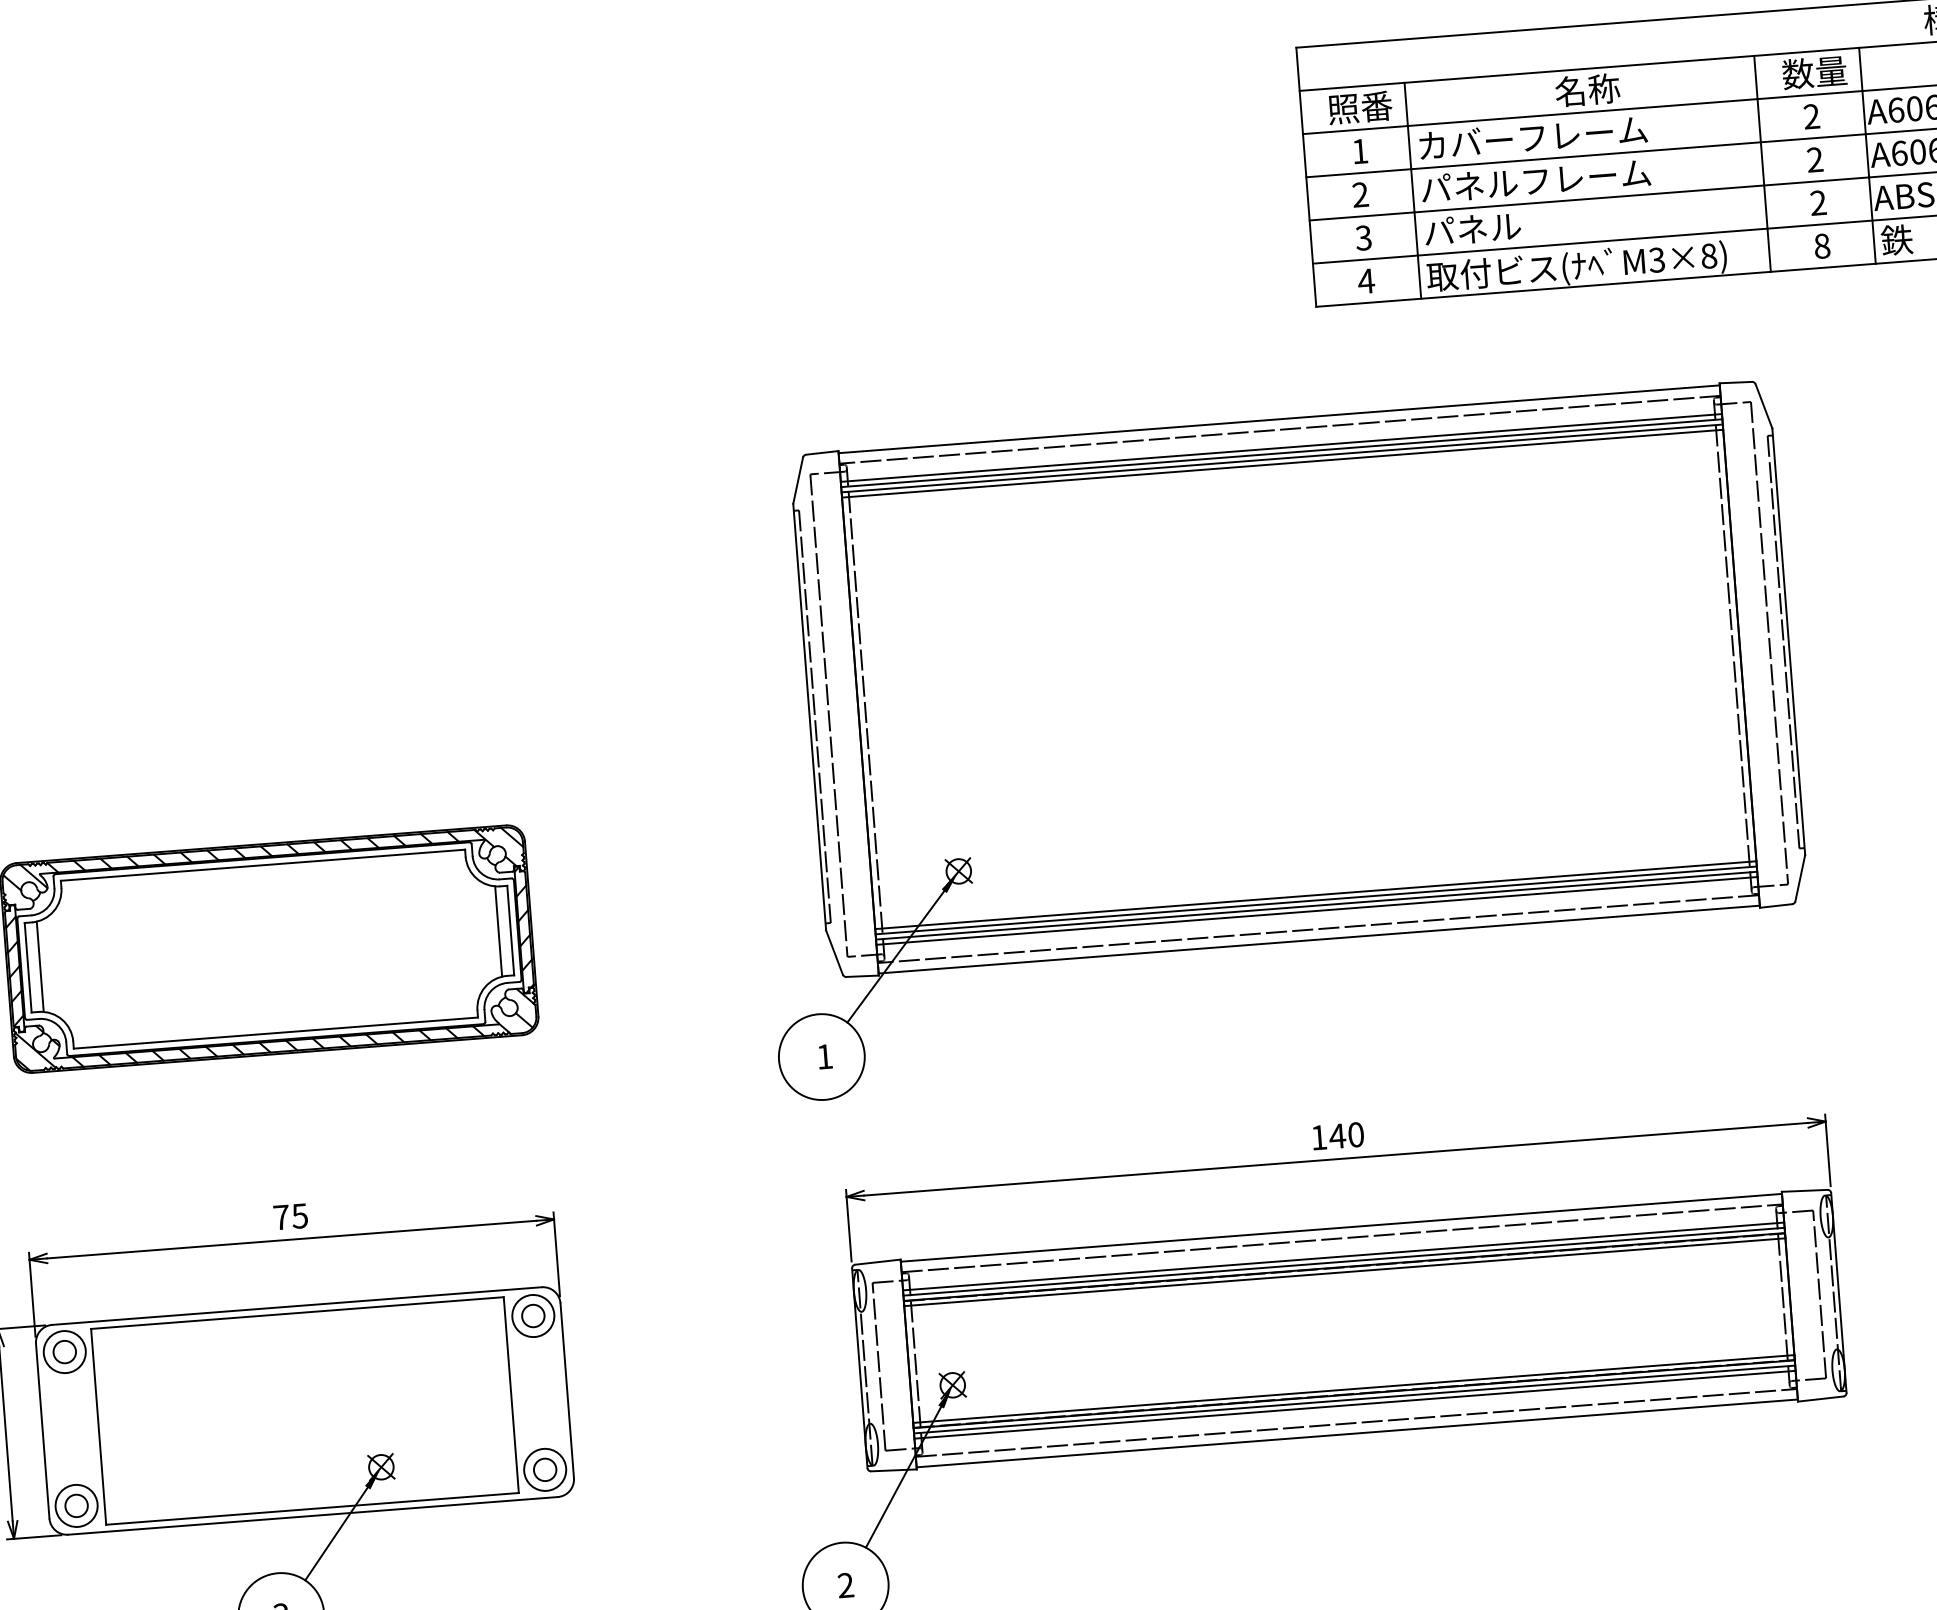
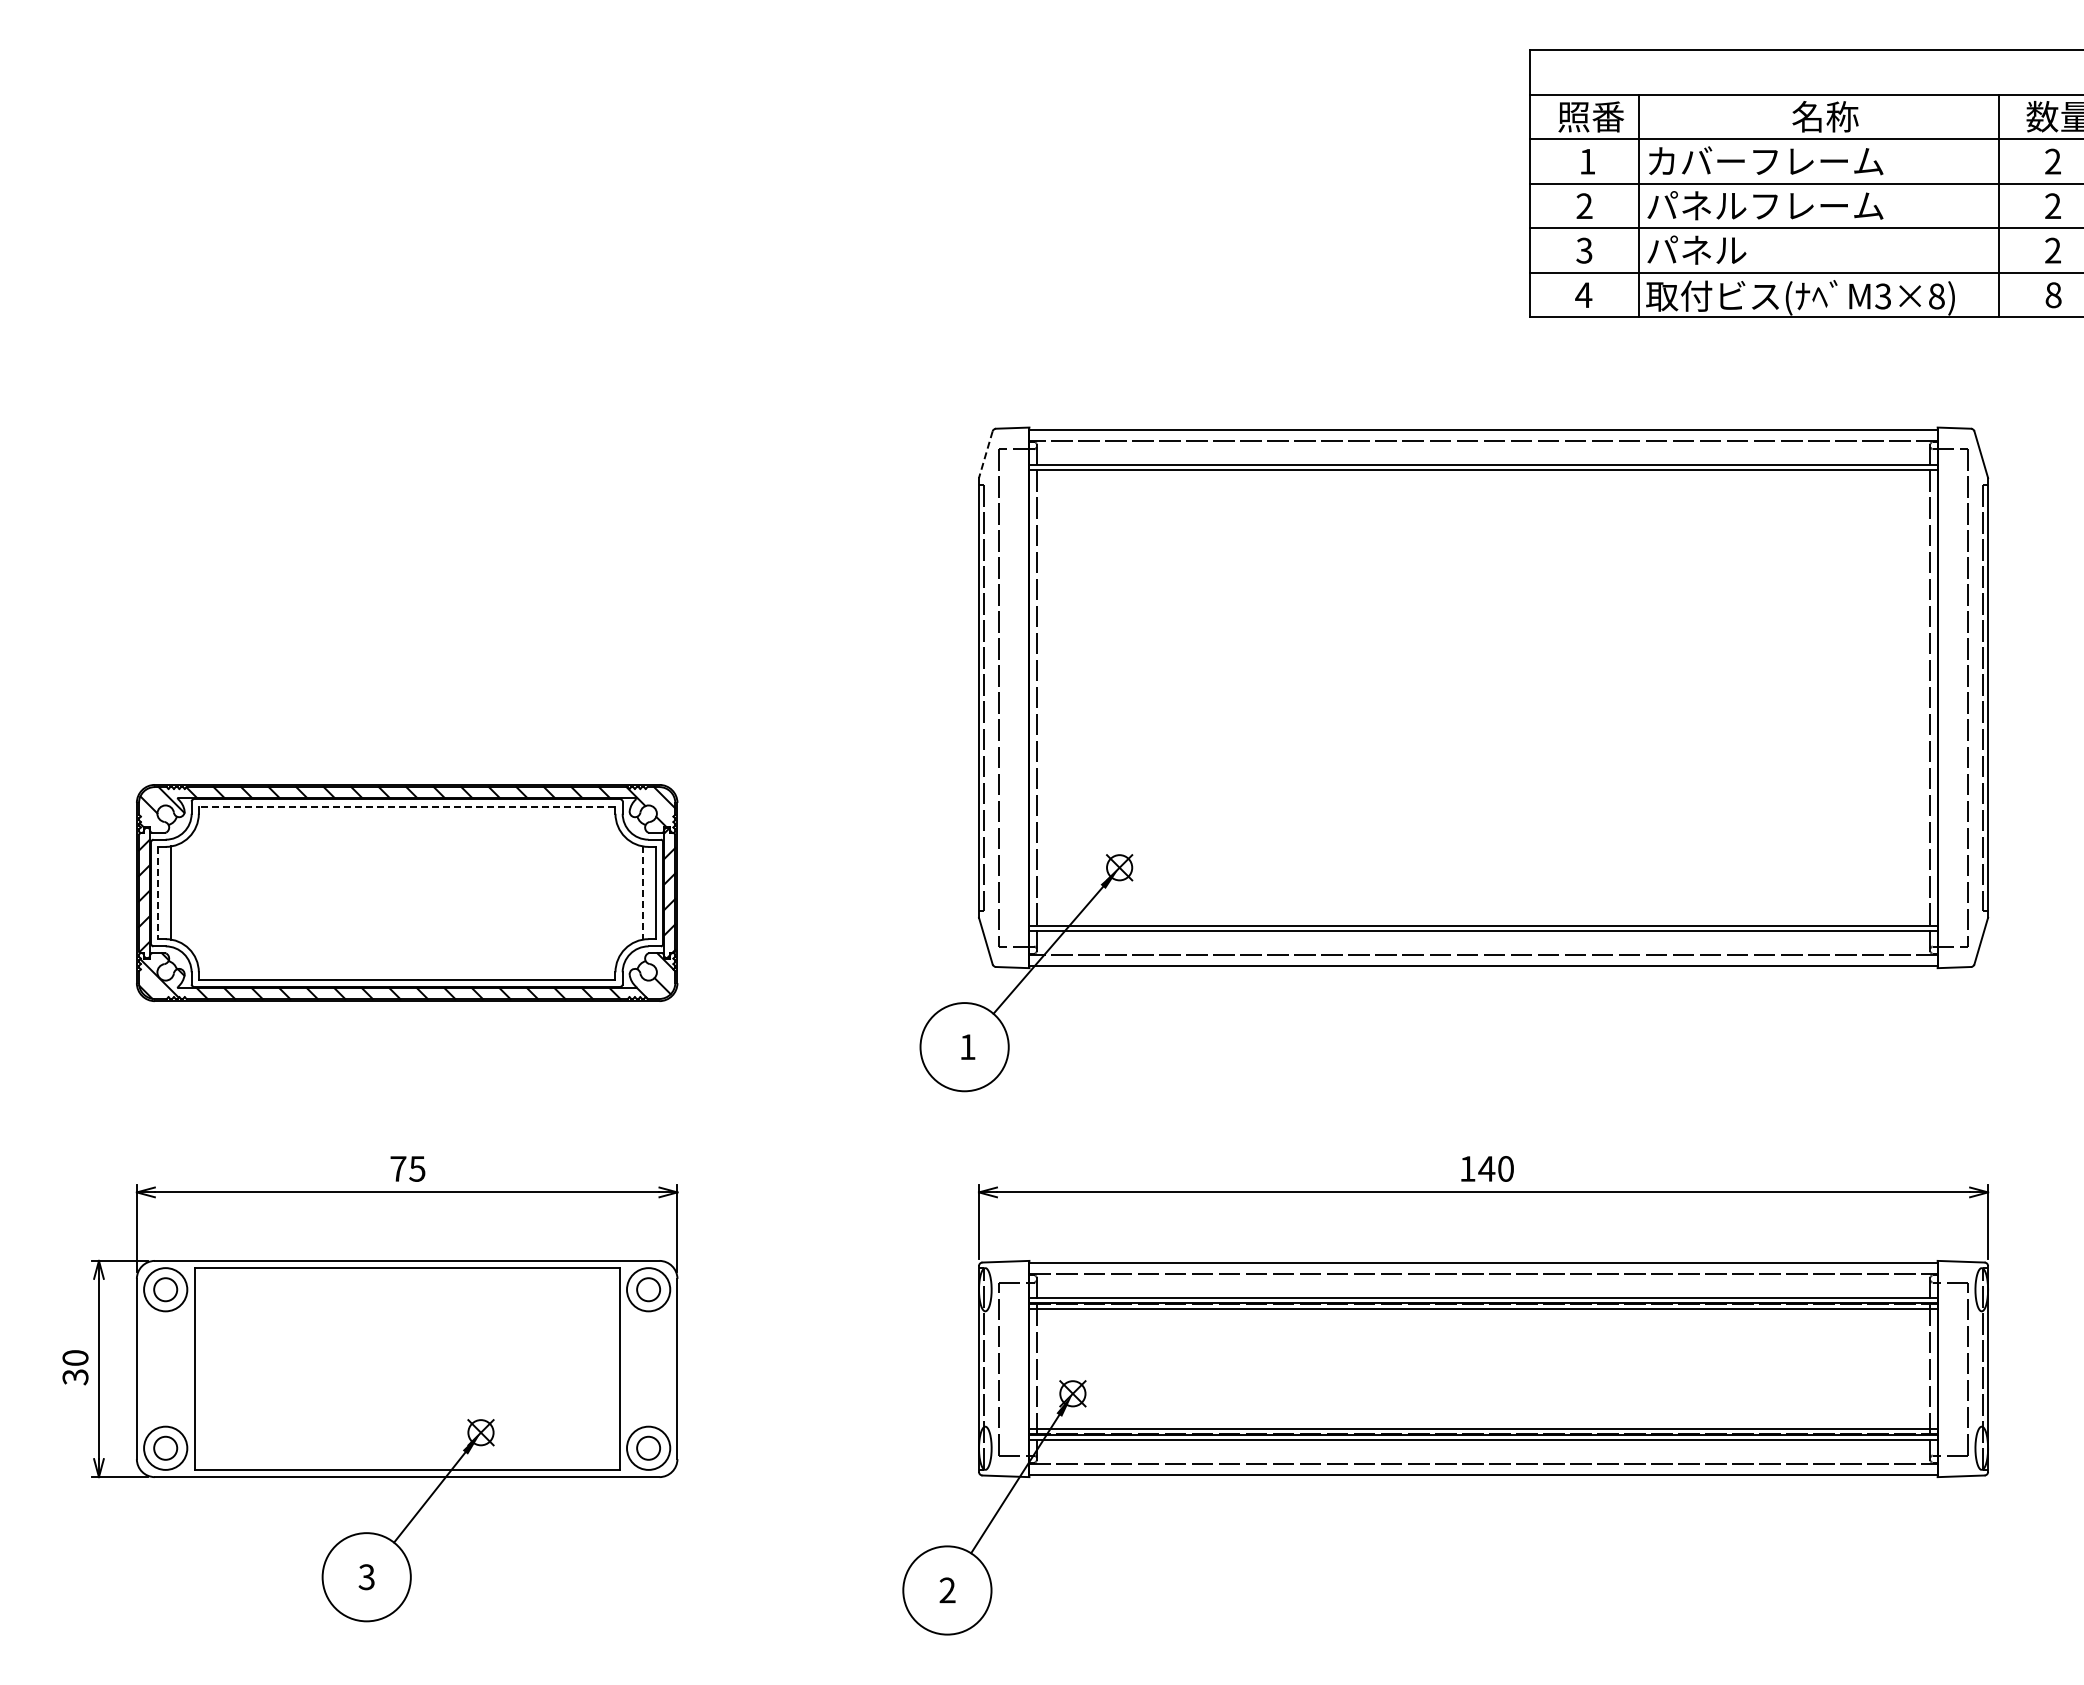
line: (1281, 448) -> (1483, 459), removed
line: (1282, 463) -> (1483, 475), removed
line: (797, 481) -> (985, 455), solid -> dashed
line: (262, 865) -> (406, 806), solid -> dashed
line: (1315, 895) -> (1483, 920), removed
line: (1316, 910) -> (1483, 936), removed
line: (498, 931) -> (643, 893), solid -> dashed
line: (28, 968) -> (158, 893), solid -> dashed
line: (1343, 1256) -> (1483, 1292), removed
line: (1354, 1404) -> (1483, 1445), removed

